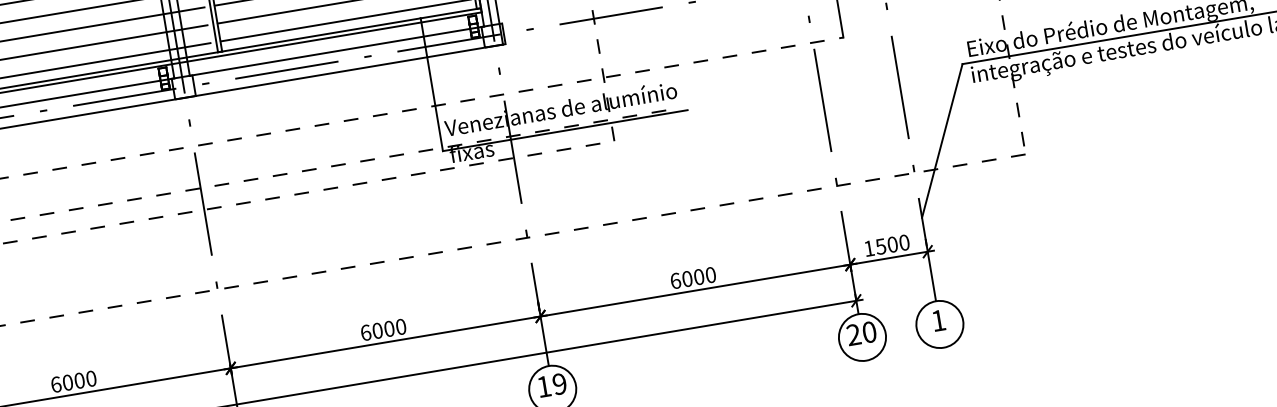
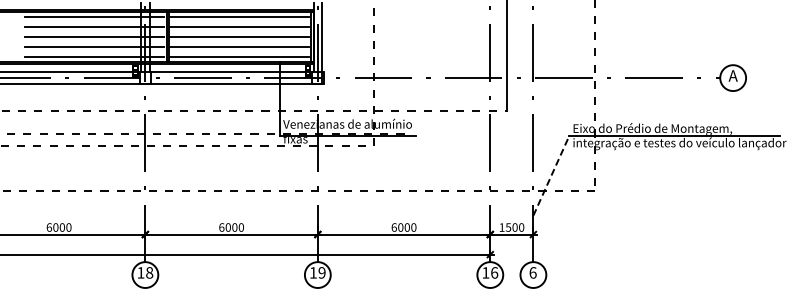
line: (942, 140) -> (551, 175), solid -> dashed
text: (937, 320) -> (532, 272), 1 -> 6
text: (862, 332) -> (490, 272), 20 -> 16

